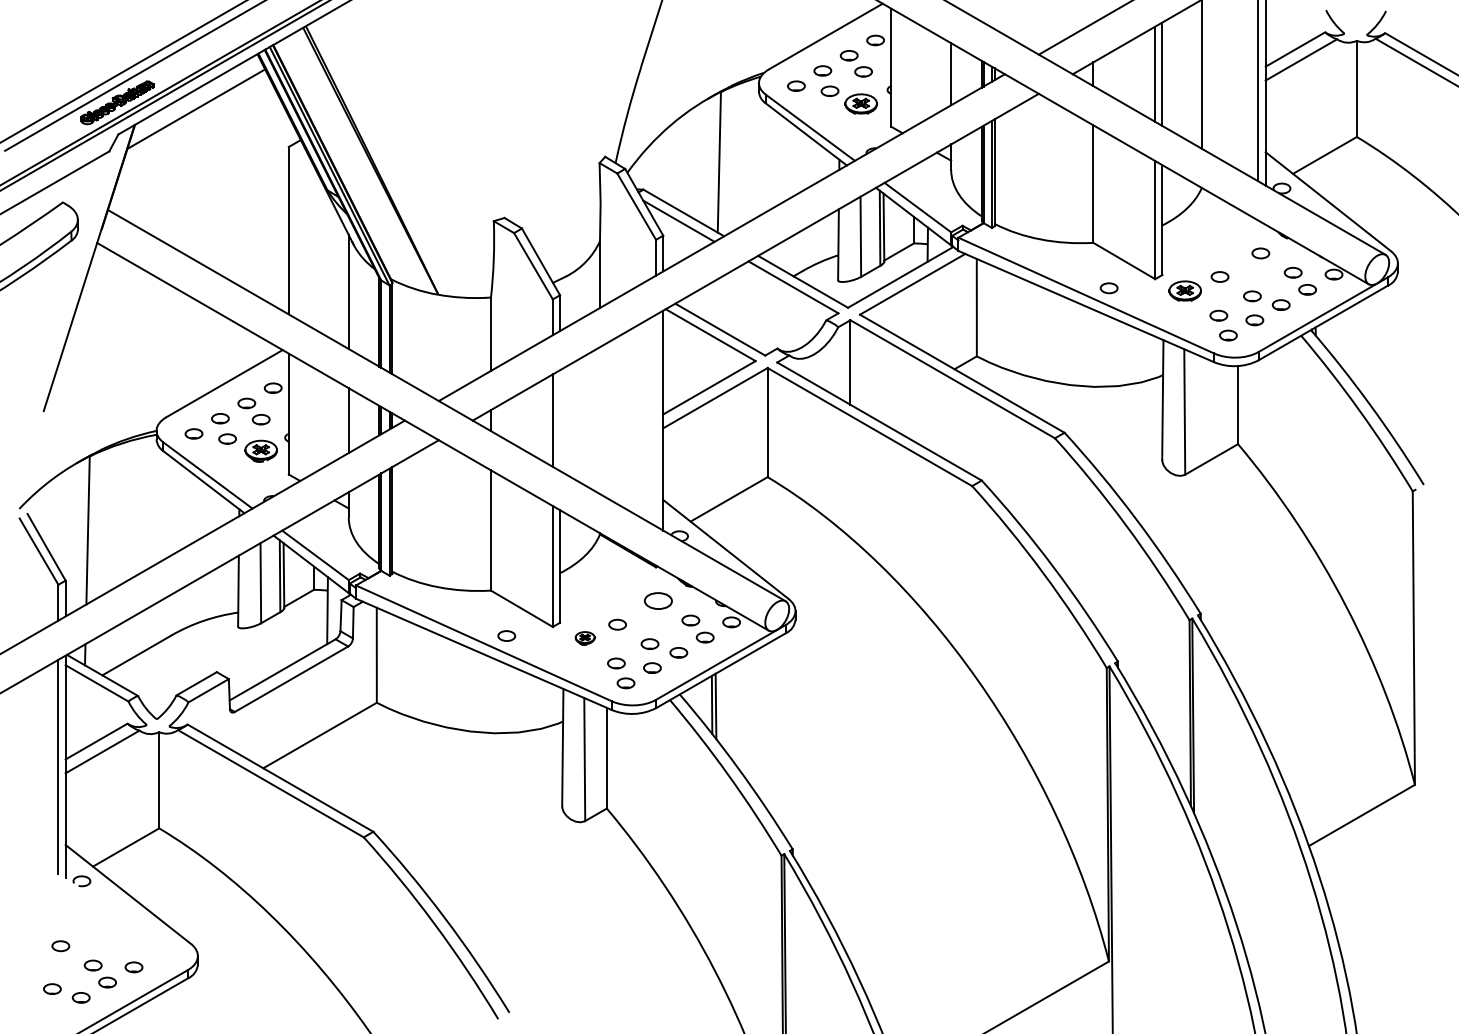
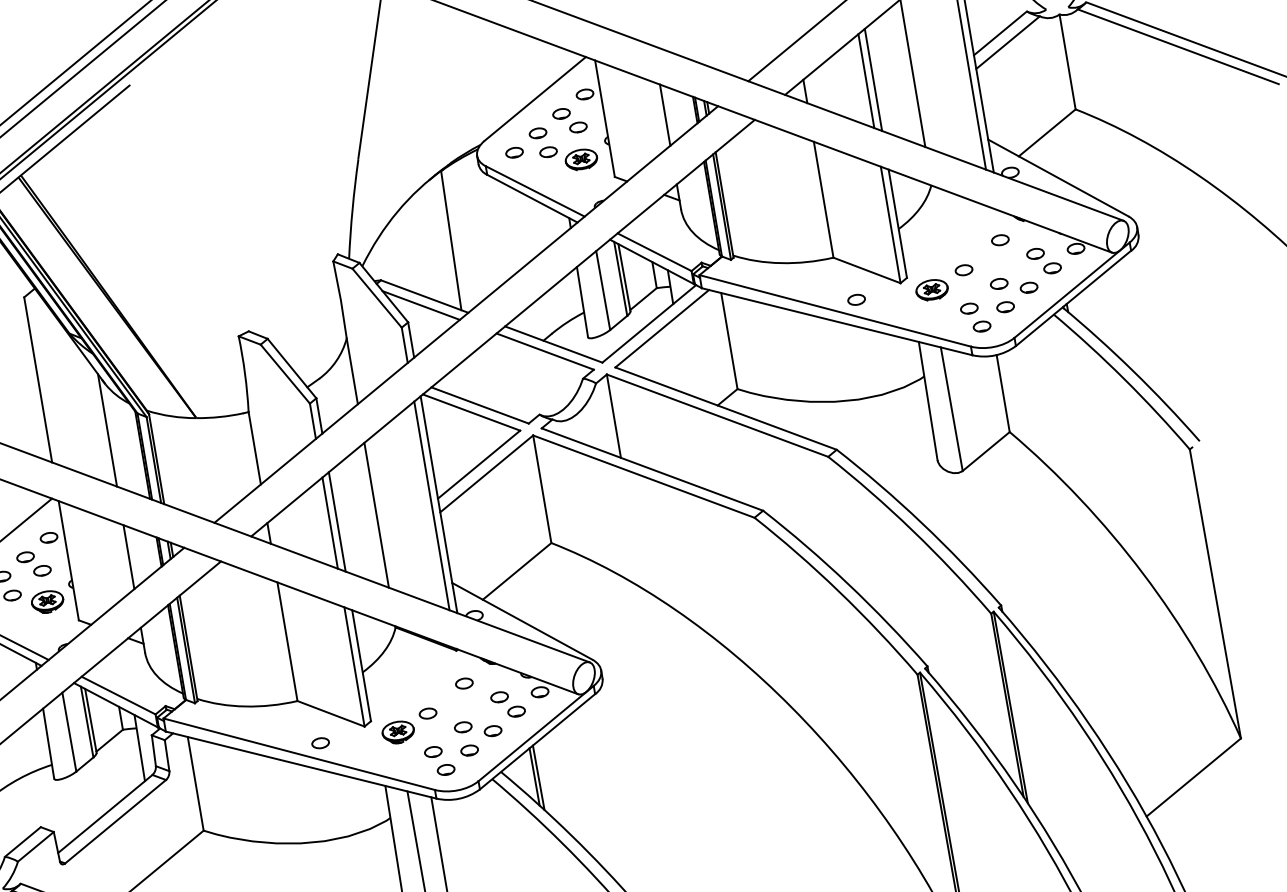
line: (560, 420) -> (337, 521), added
line: (599, 420) -> (376, 515), added
line: (656, 420) -> (432, 505), added
part: (658, 601) -> (464, 683), size x0.62
part: (584, 638) -> (397, 732), size x1.67

